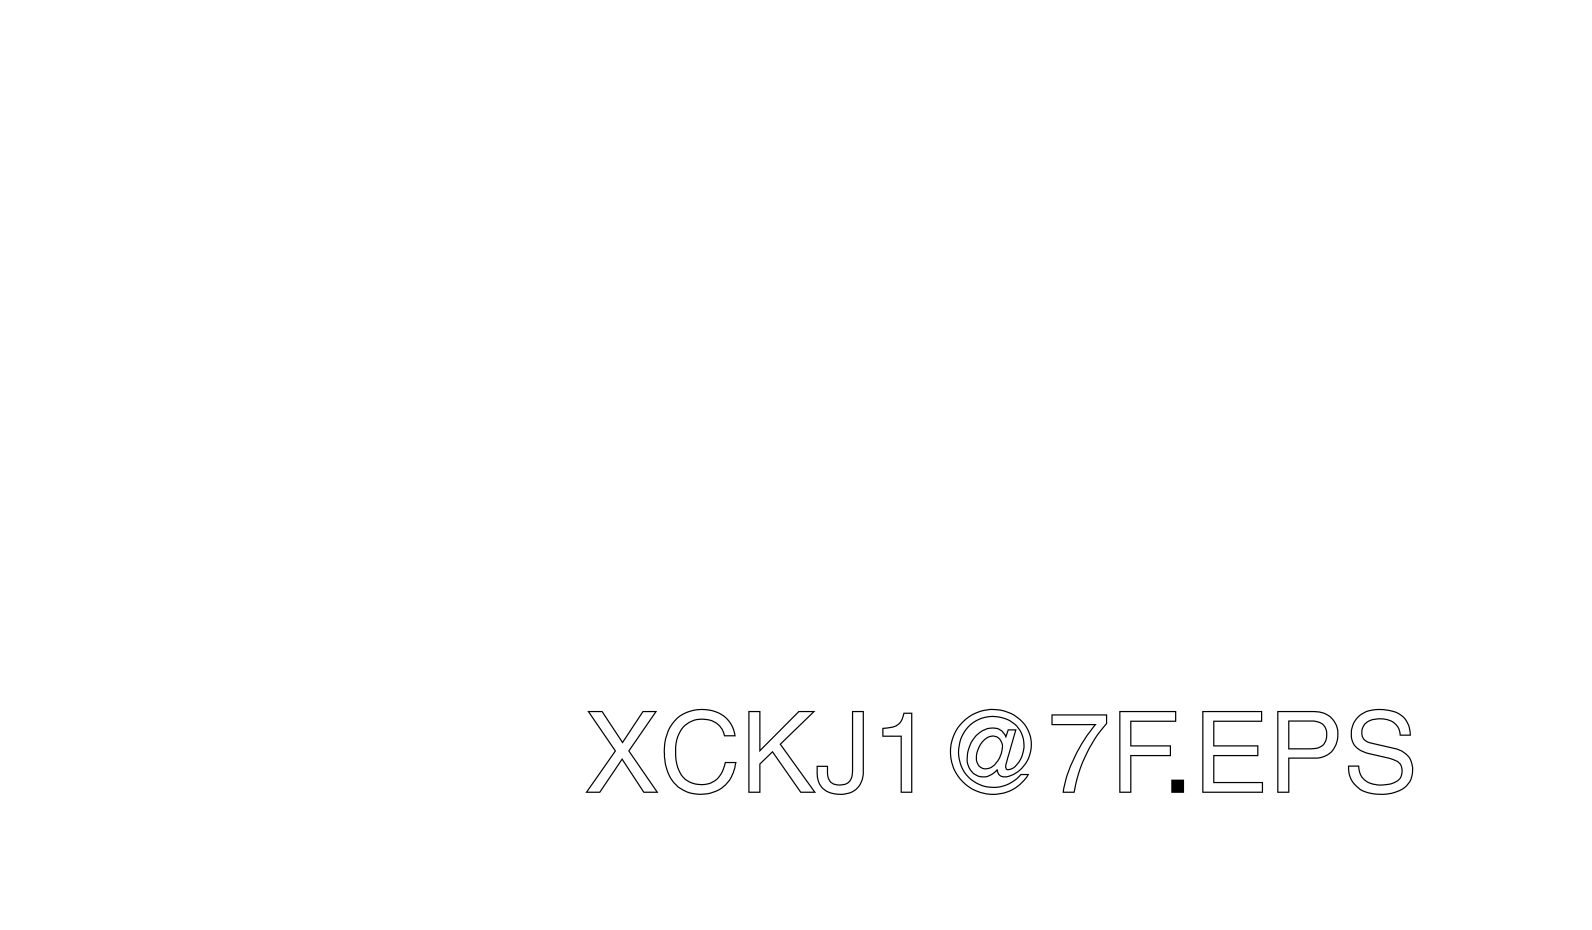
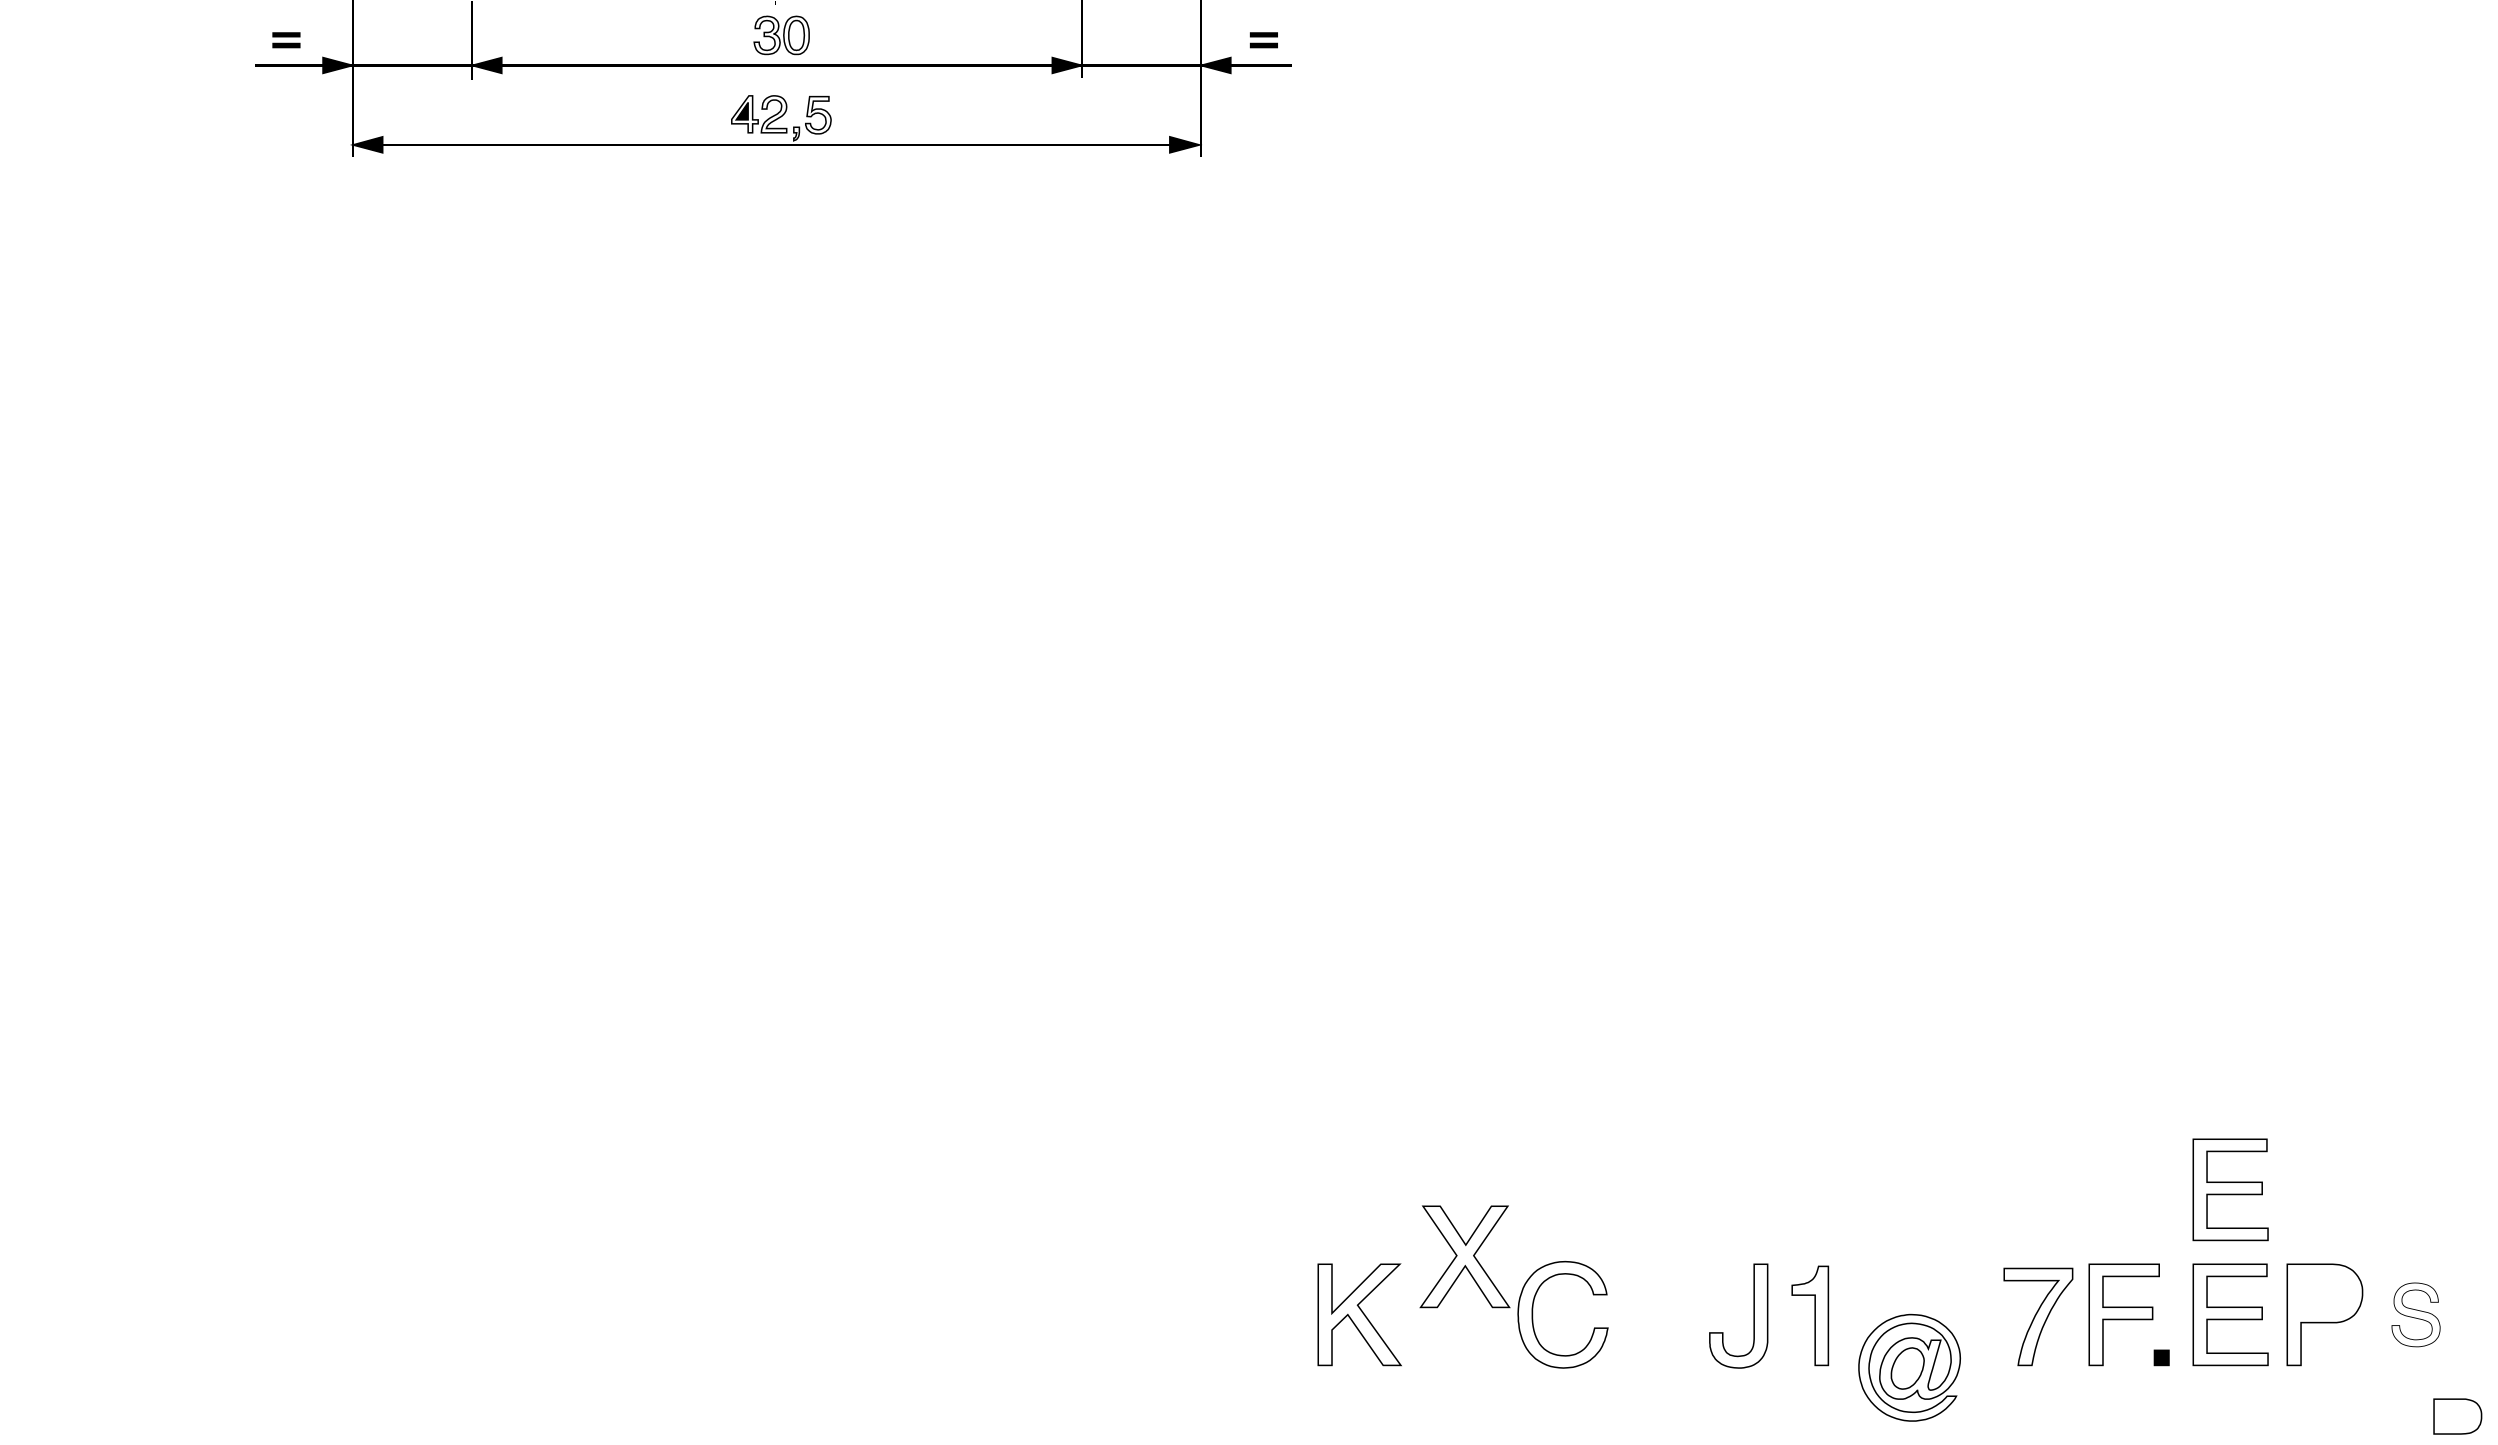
part: (1232, 651) -> (2230, 1189), added
part: (1307, 734) -> (2457, 1416), moved
part: (621, 751) -> (1464, 1256), moved
part: (781, 751) -> (1359, 1314), moved
part: (990, 751) -> (1909, 1367), moved
part: (1380, 751) -> (2415, 1314), size x0.6

